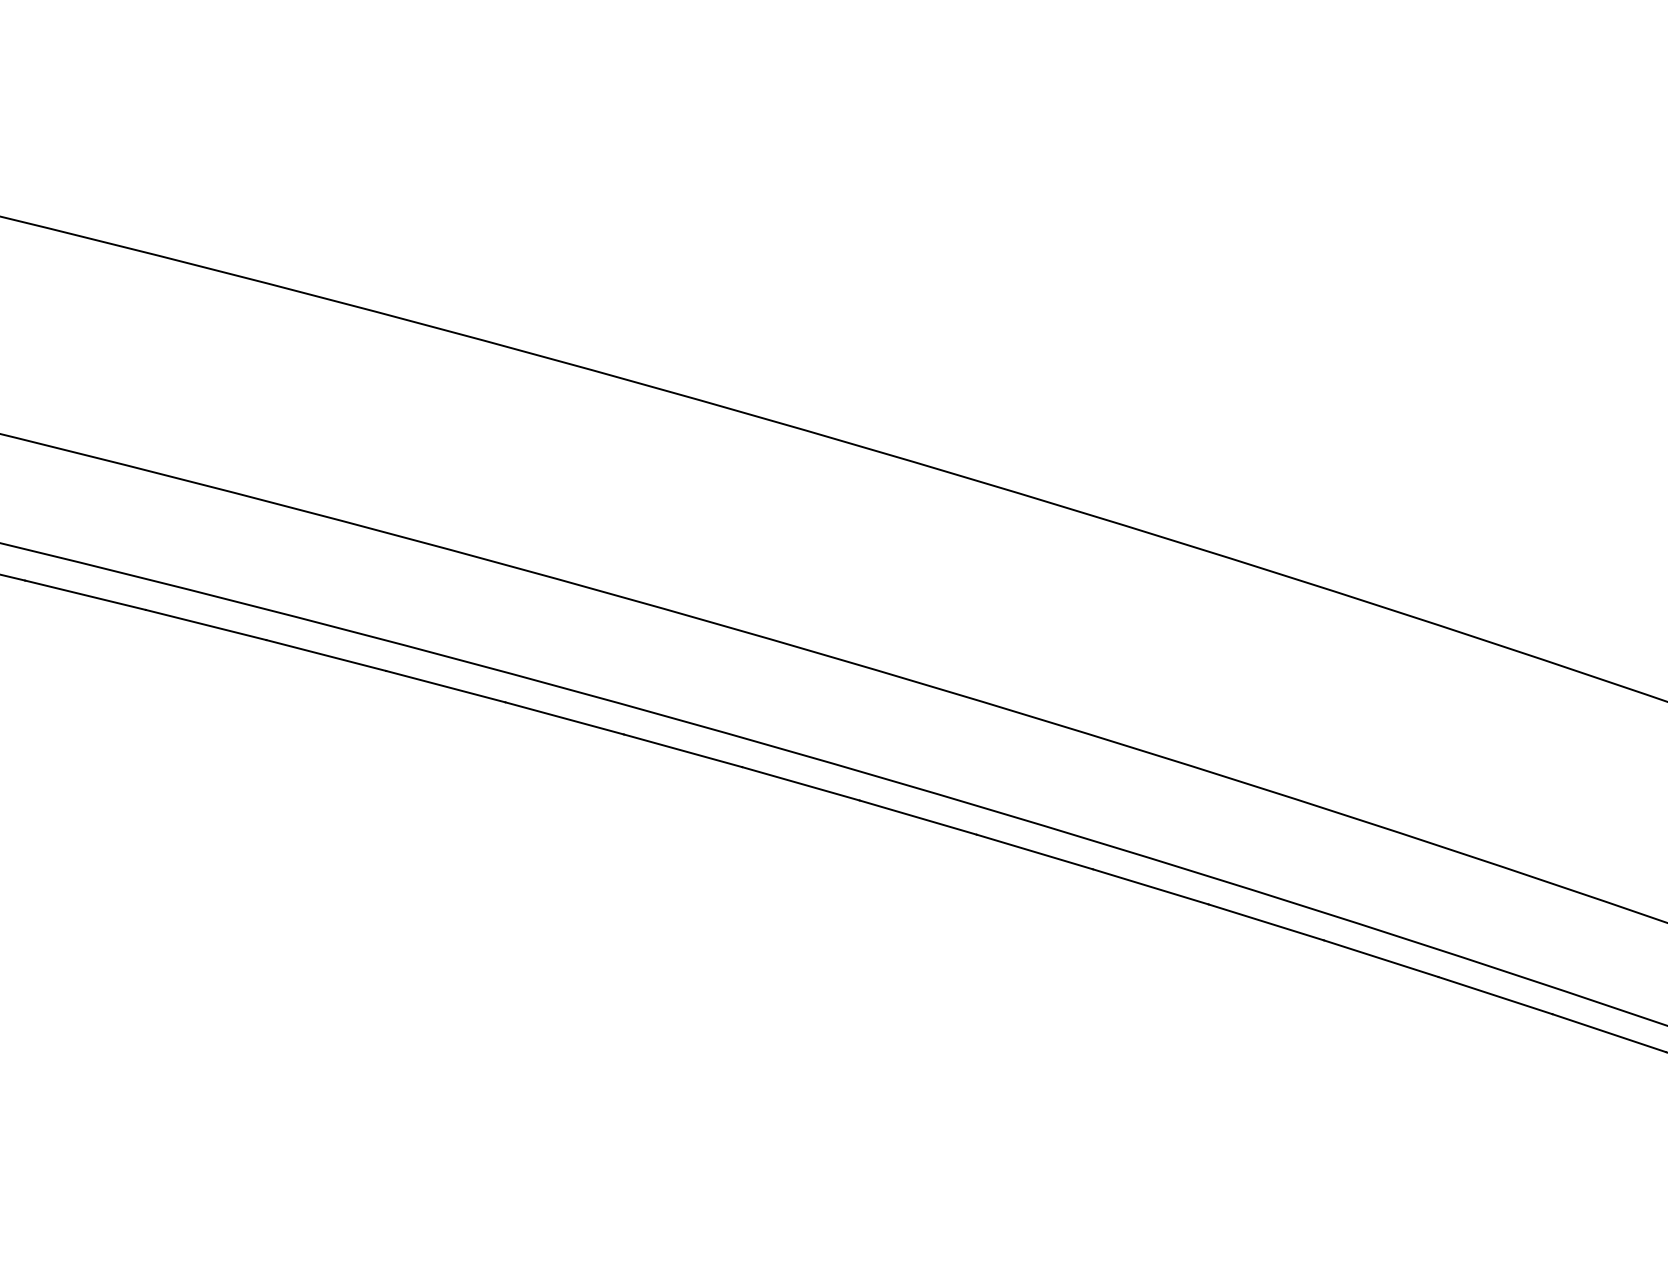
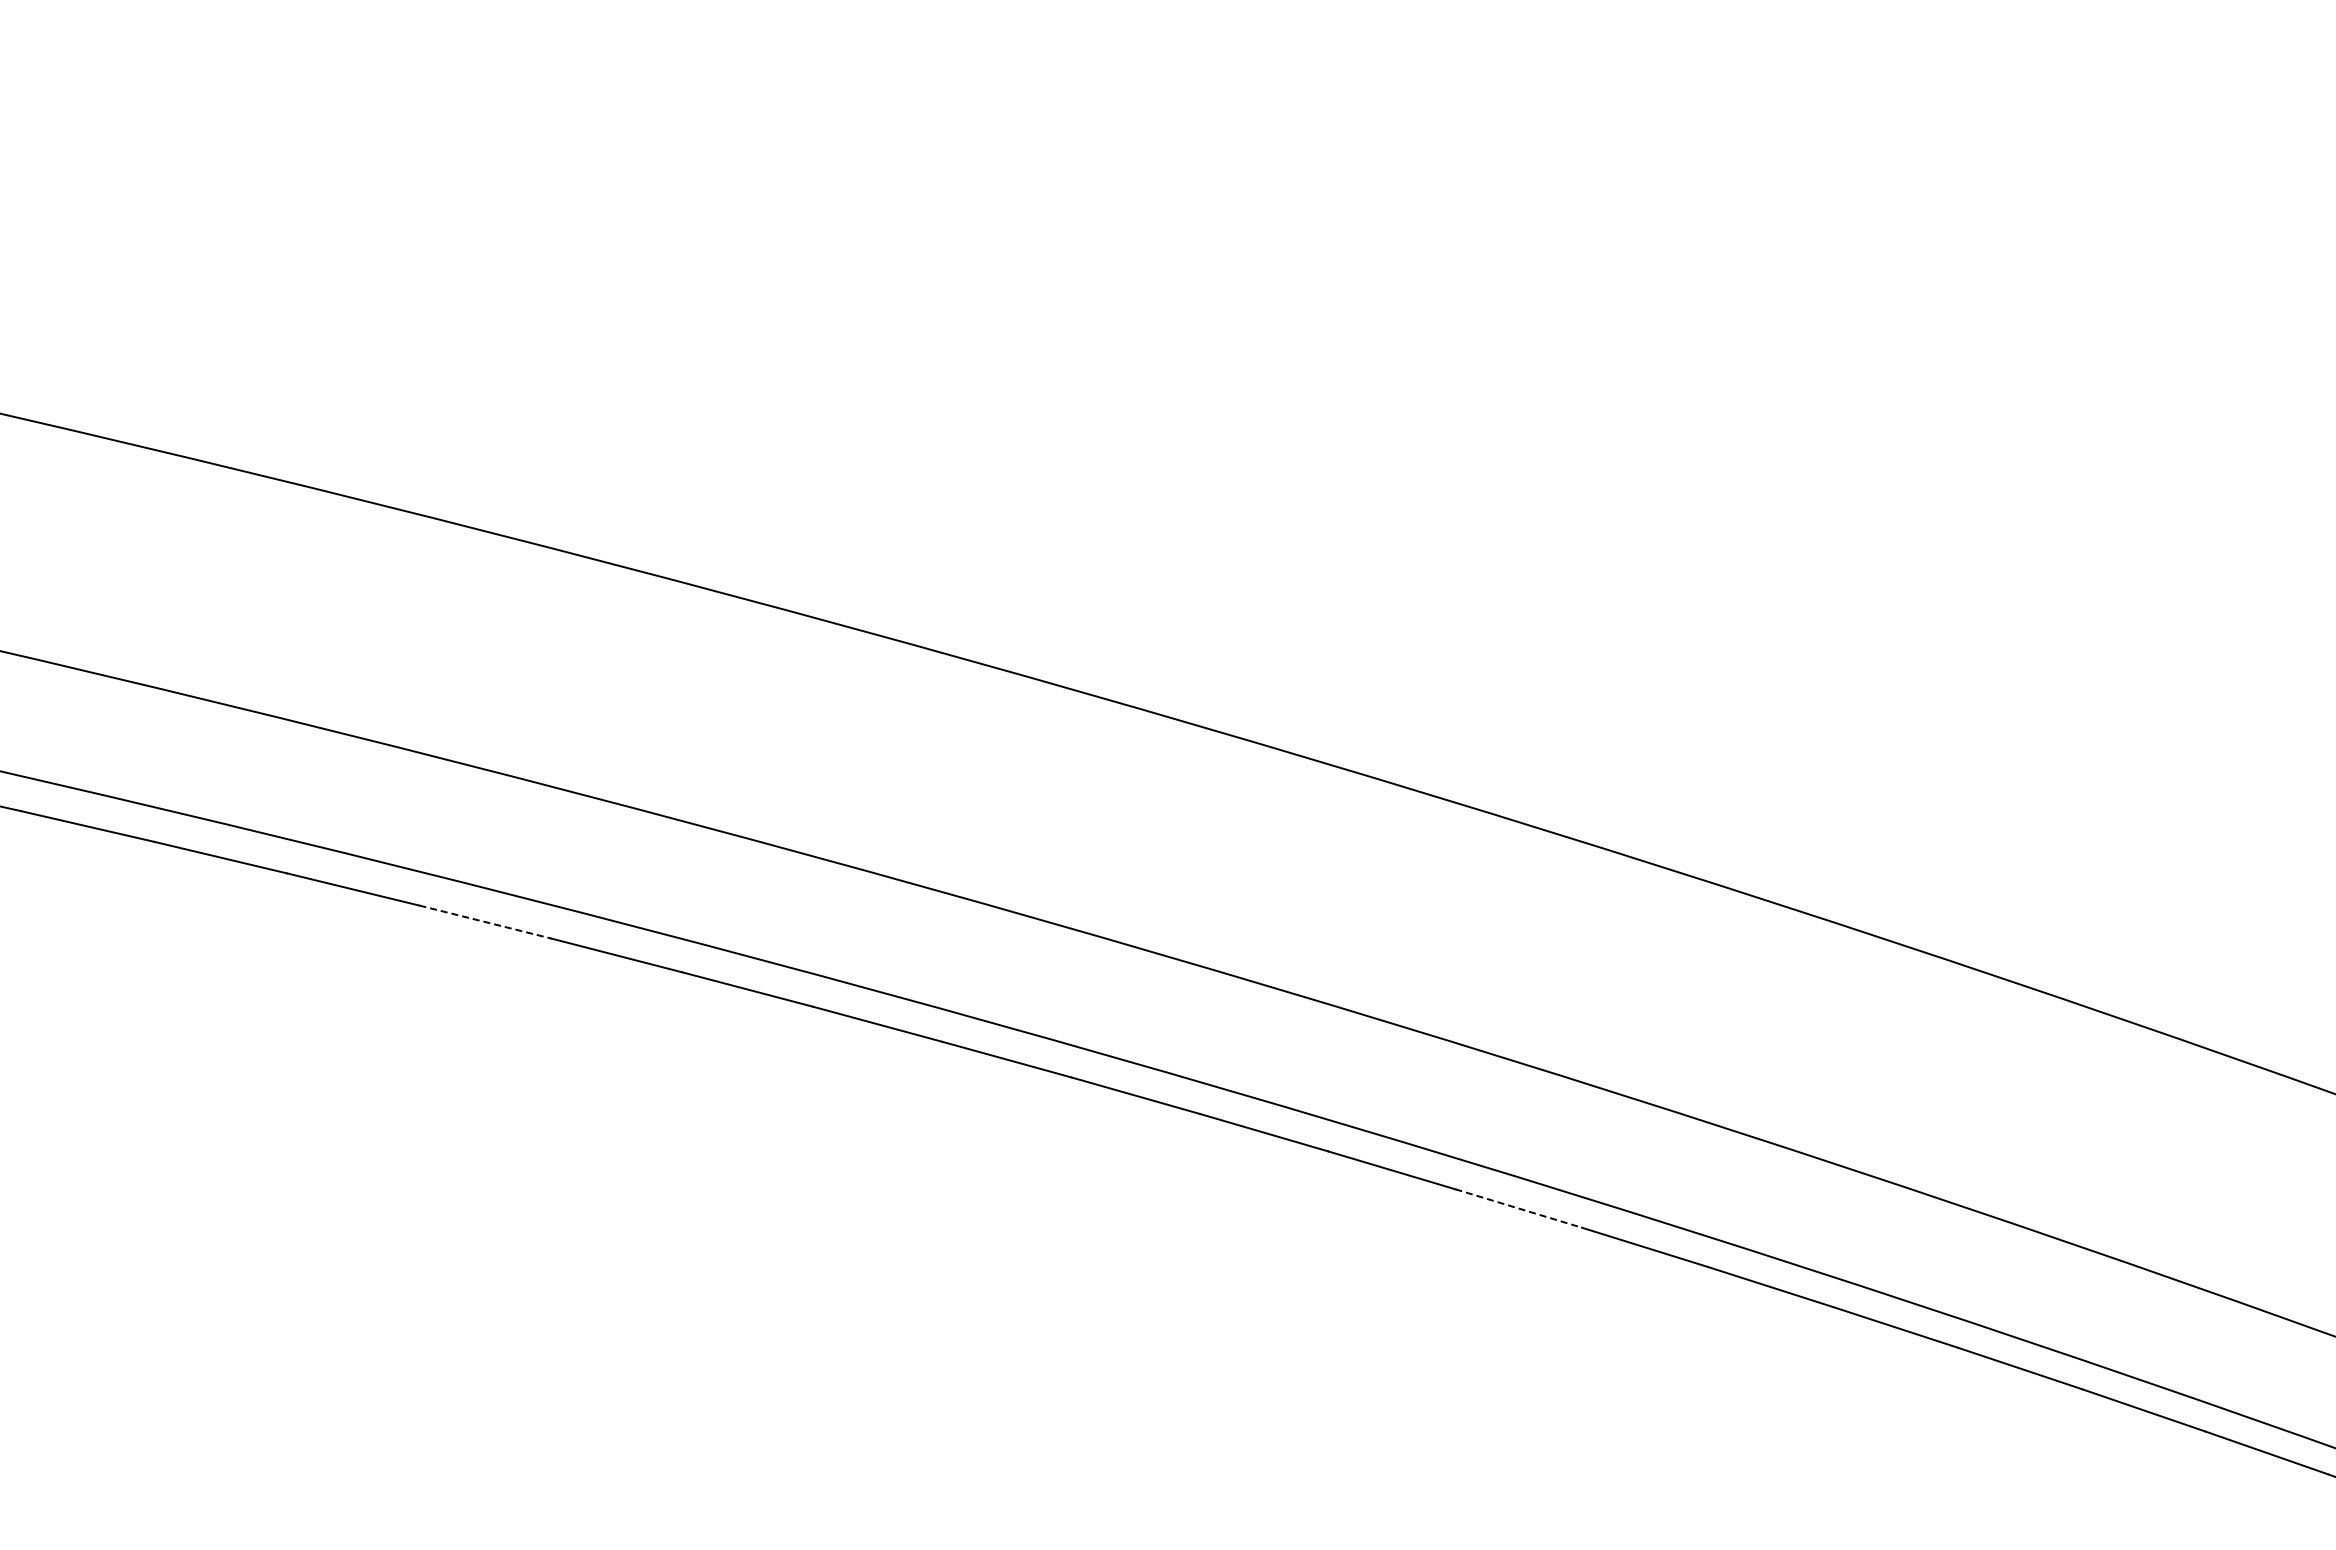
line: (206, 625) -> (485, 922), solid -> dashed
line: (1151, 886) -> (1519, 1208), solid -> dashed

